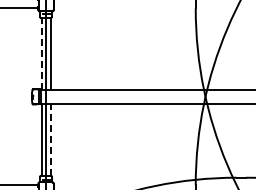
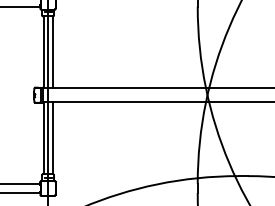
line: (41, 54) -> (43, 52), dashed -> solid
line: (50, 140) -> (52, 138), dashed -> solid

